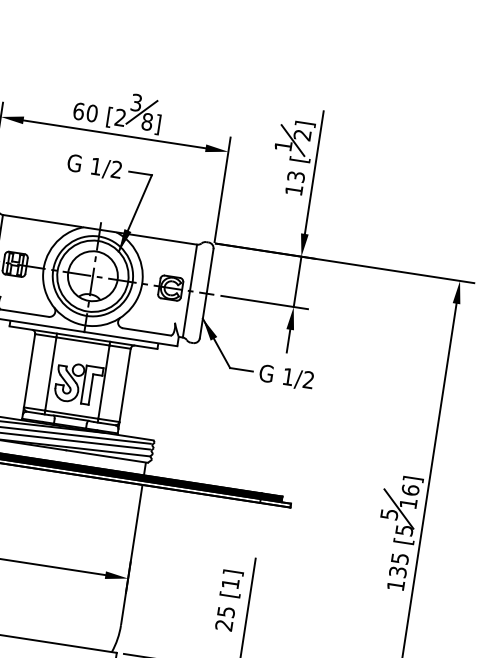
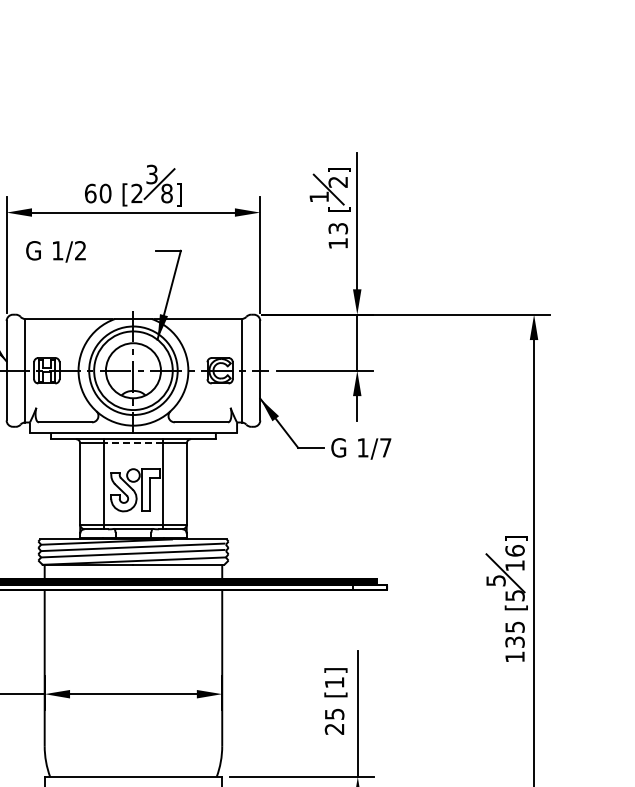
text: (94, 166) -> (55, 251), moved
line: (82, 341) -> (133, 443), solid -> dashed
text: (308, 379) -> (385, 447), 1/2 -> 1/7

